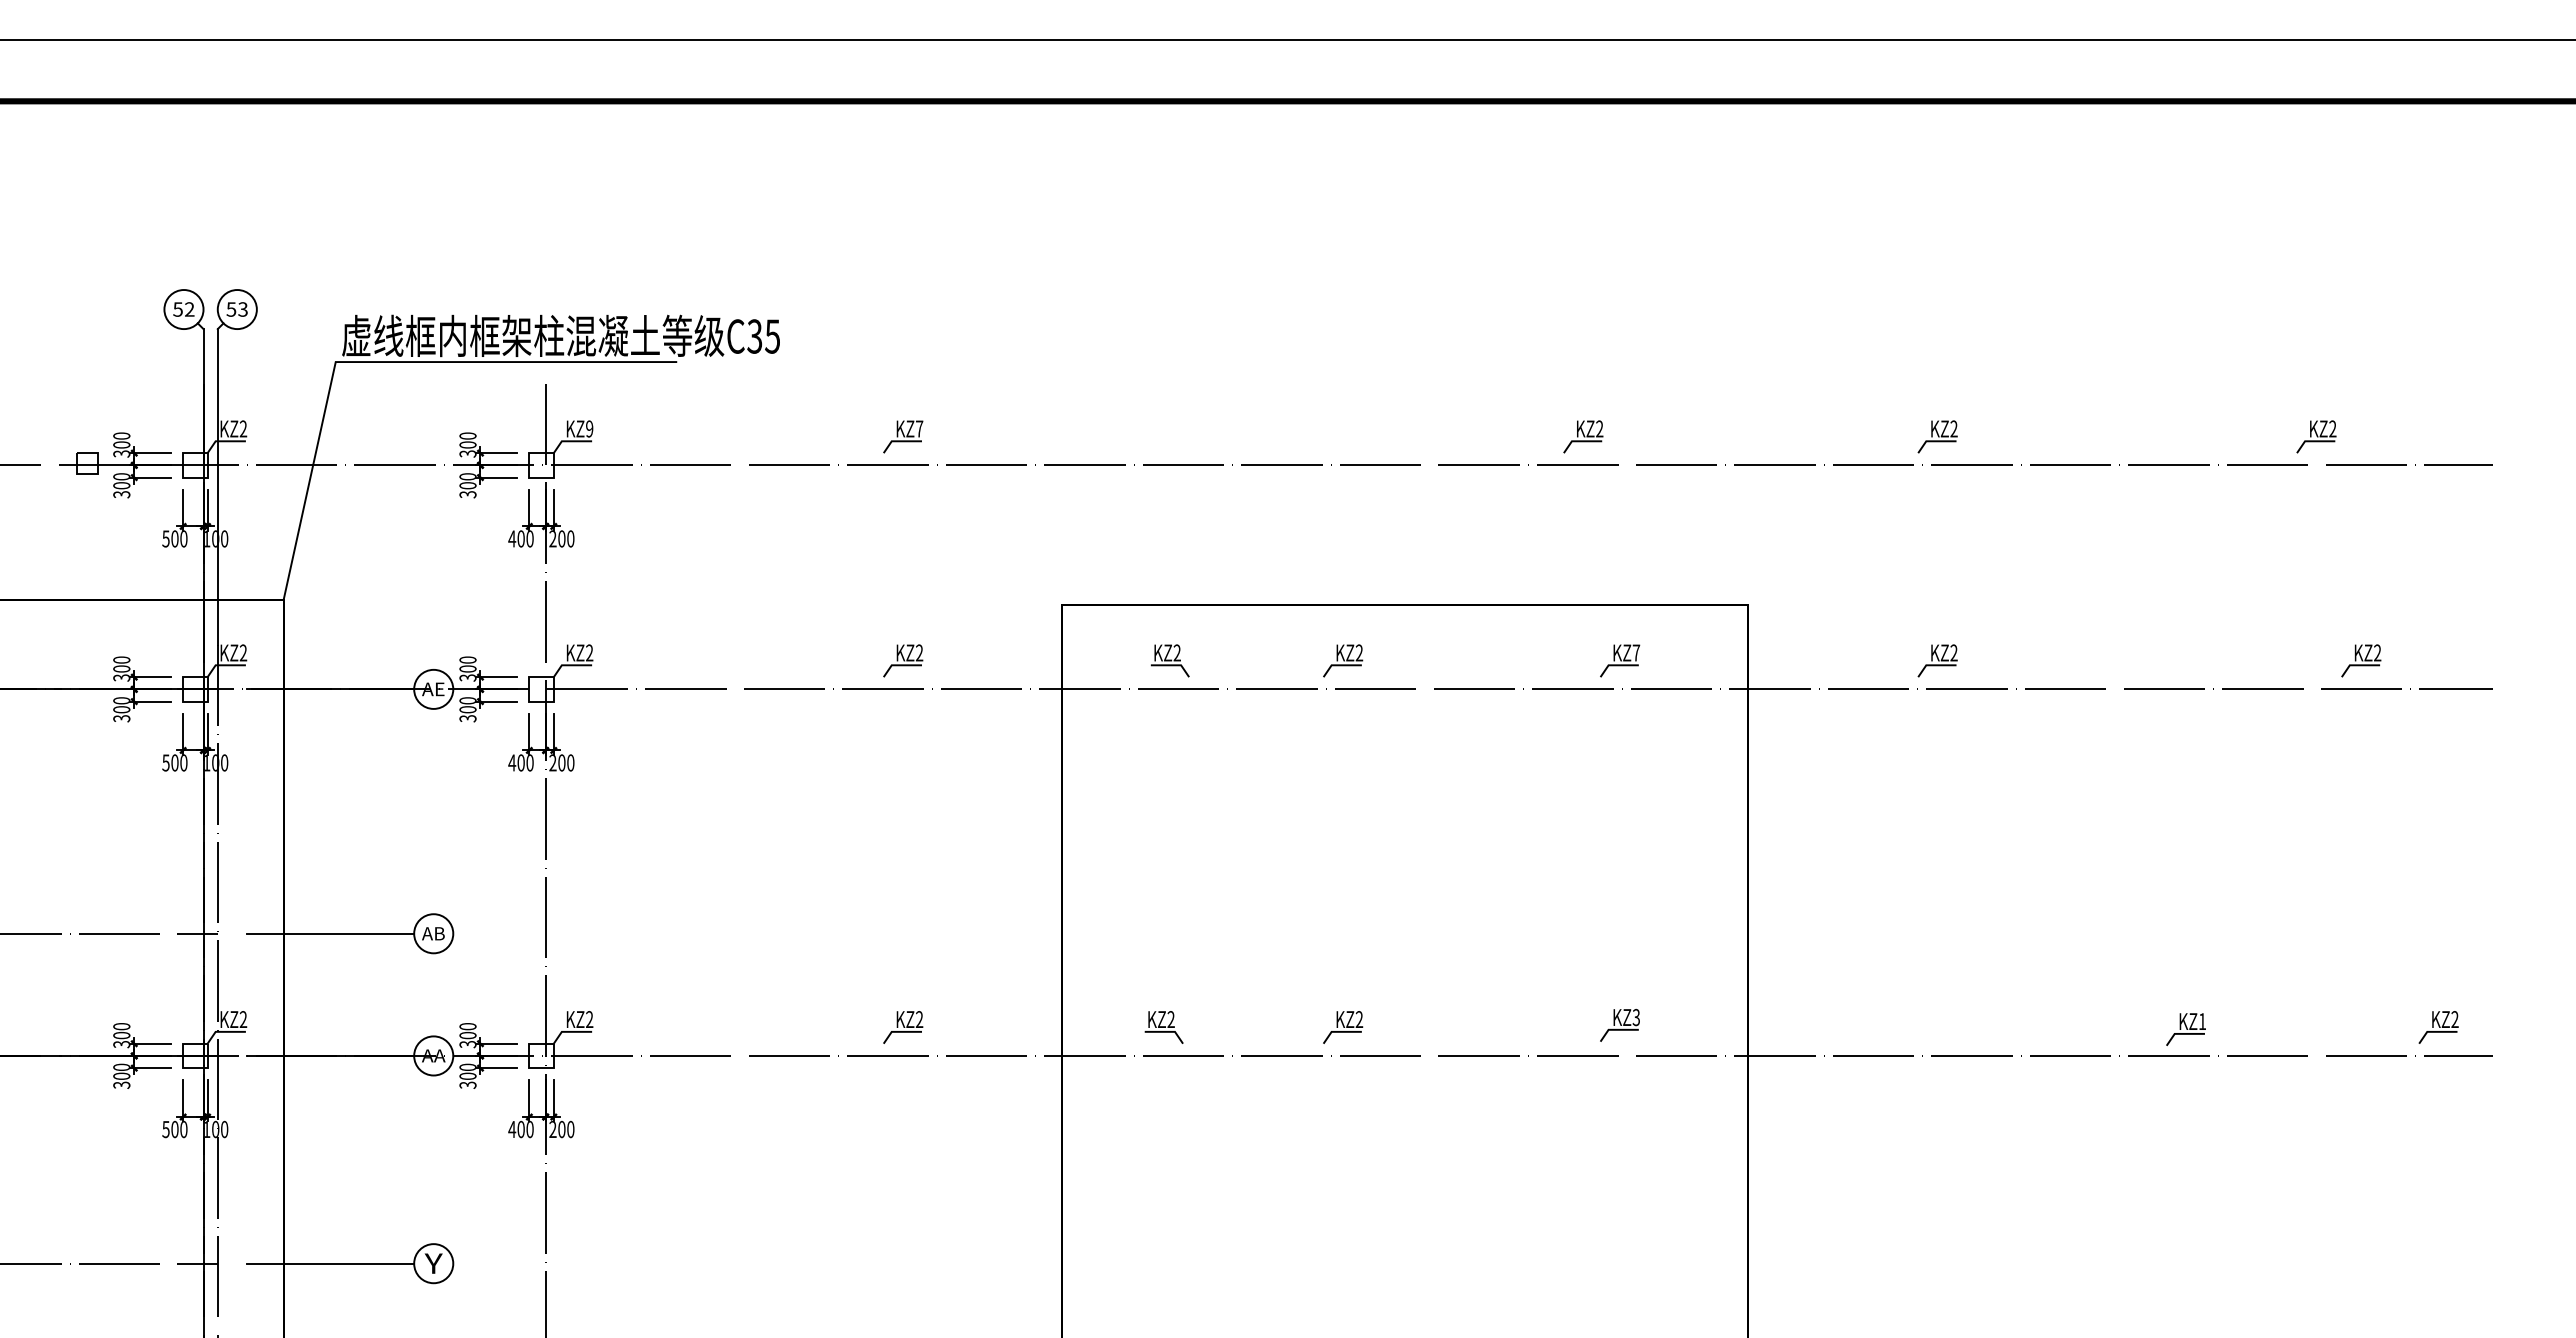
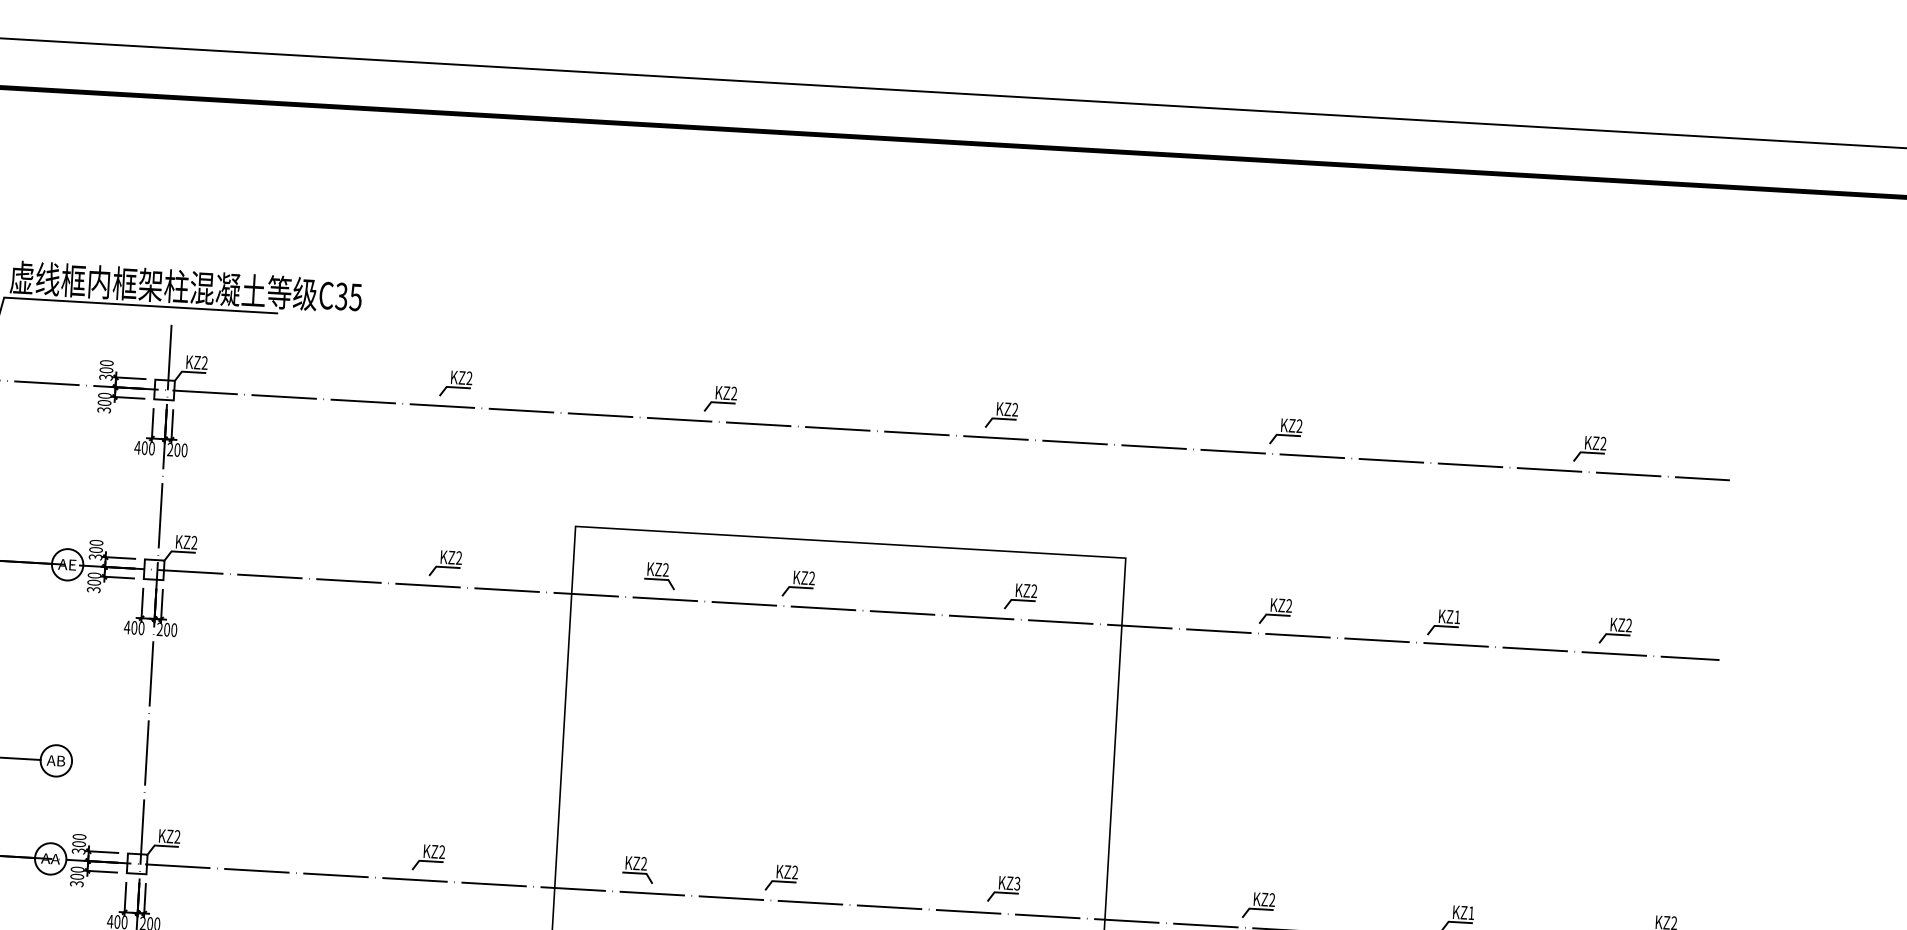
text: (919, 428) -> (469, 377), KZ7 -> KZ2
text: (589, 429) -> (204, 363), KZ9 -> KZ2
part: (1233, 436) -> (721, 398), added
text: (1636, 652) -> (1034, 590), KZ7 -> KZ2
part: (2147, 662) -> (1443, 622), added
part: (1937, 1027) -> (1258, 905), added

